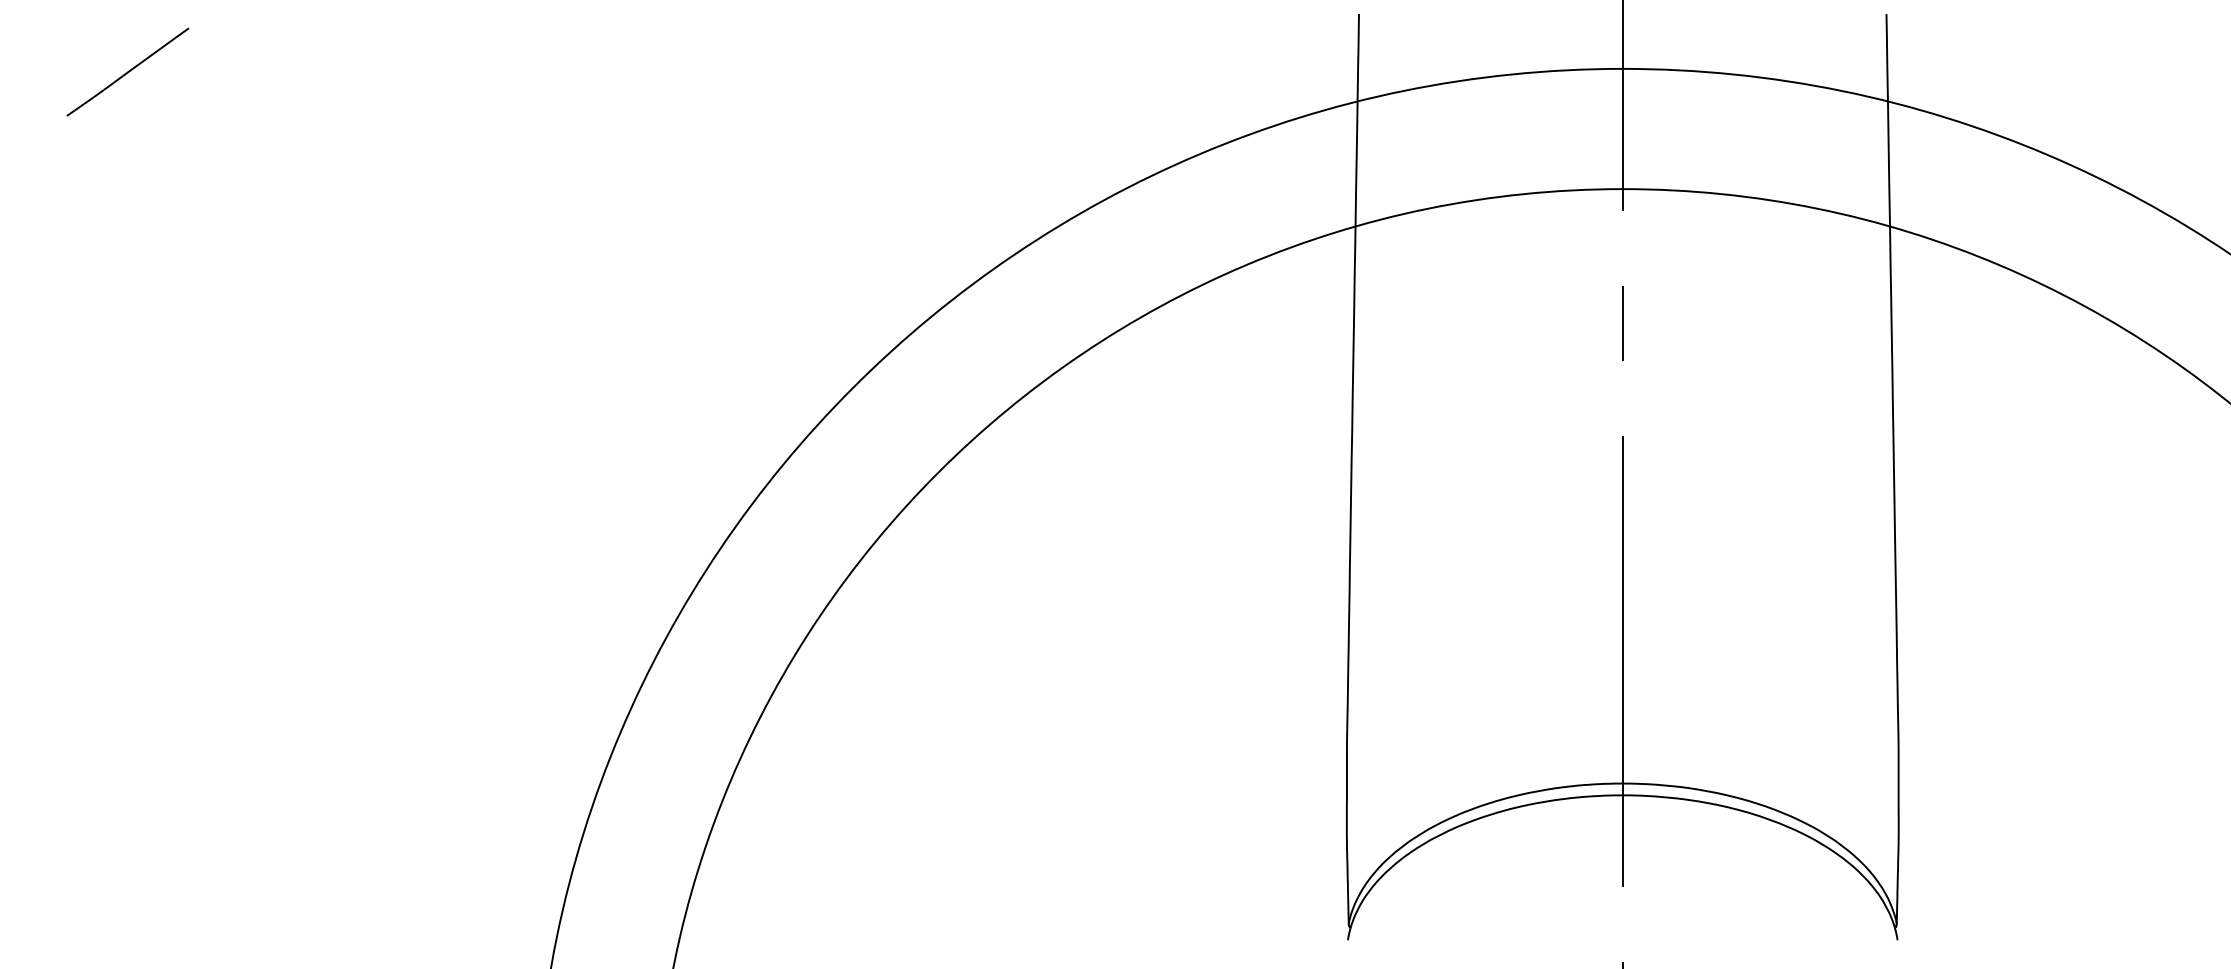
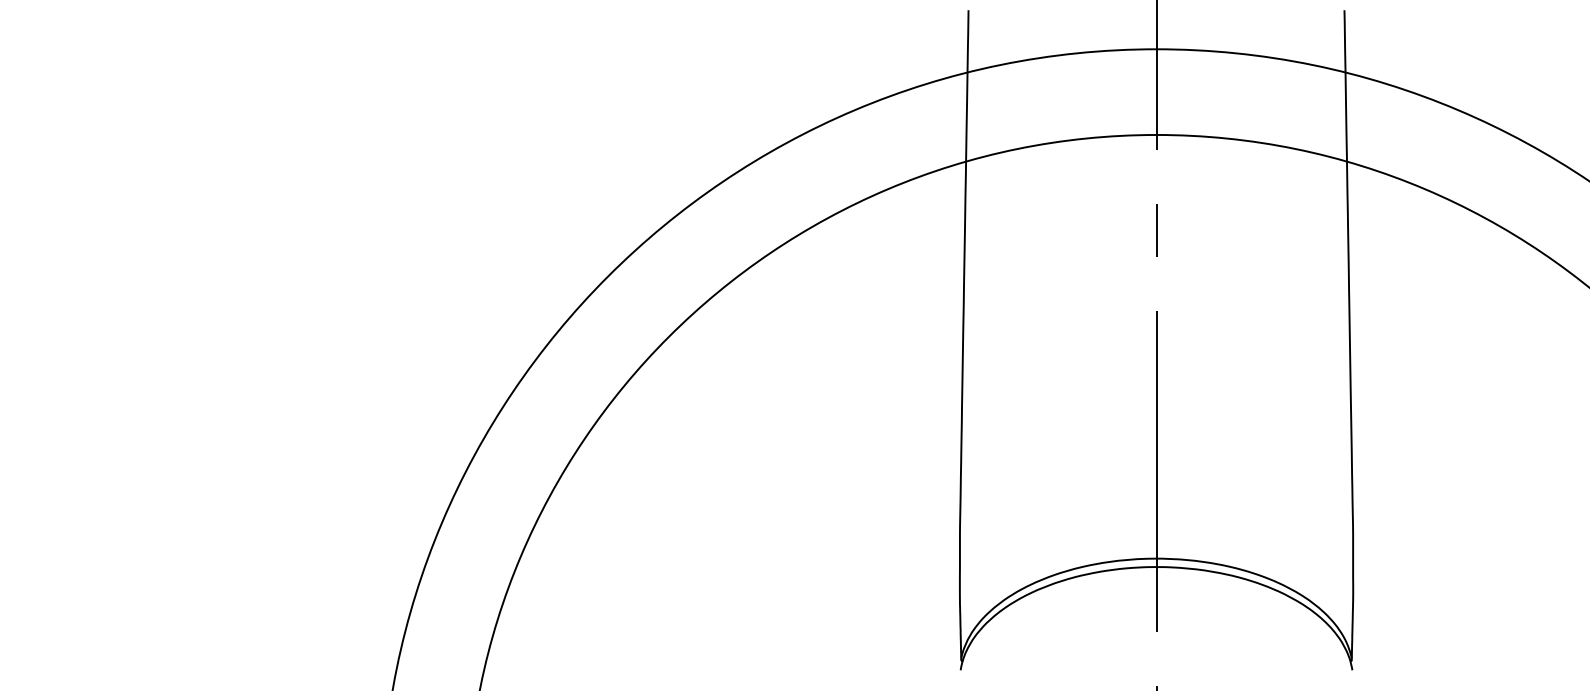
line: (127, 71) -> (90, 51), removed

